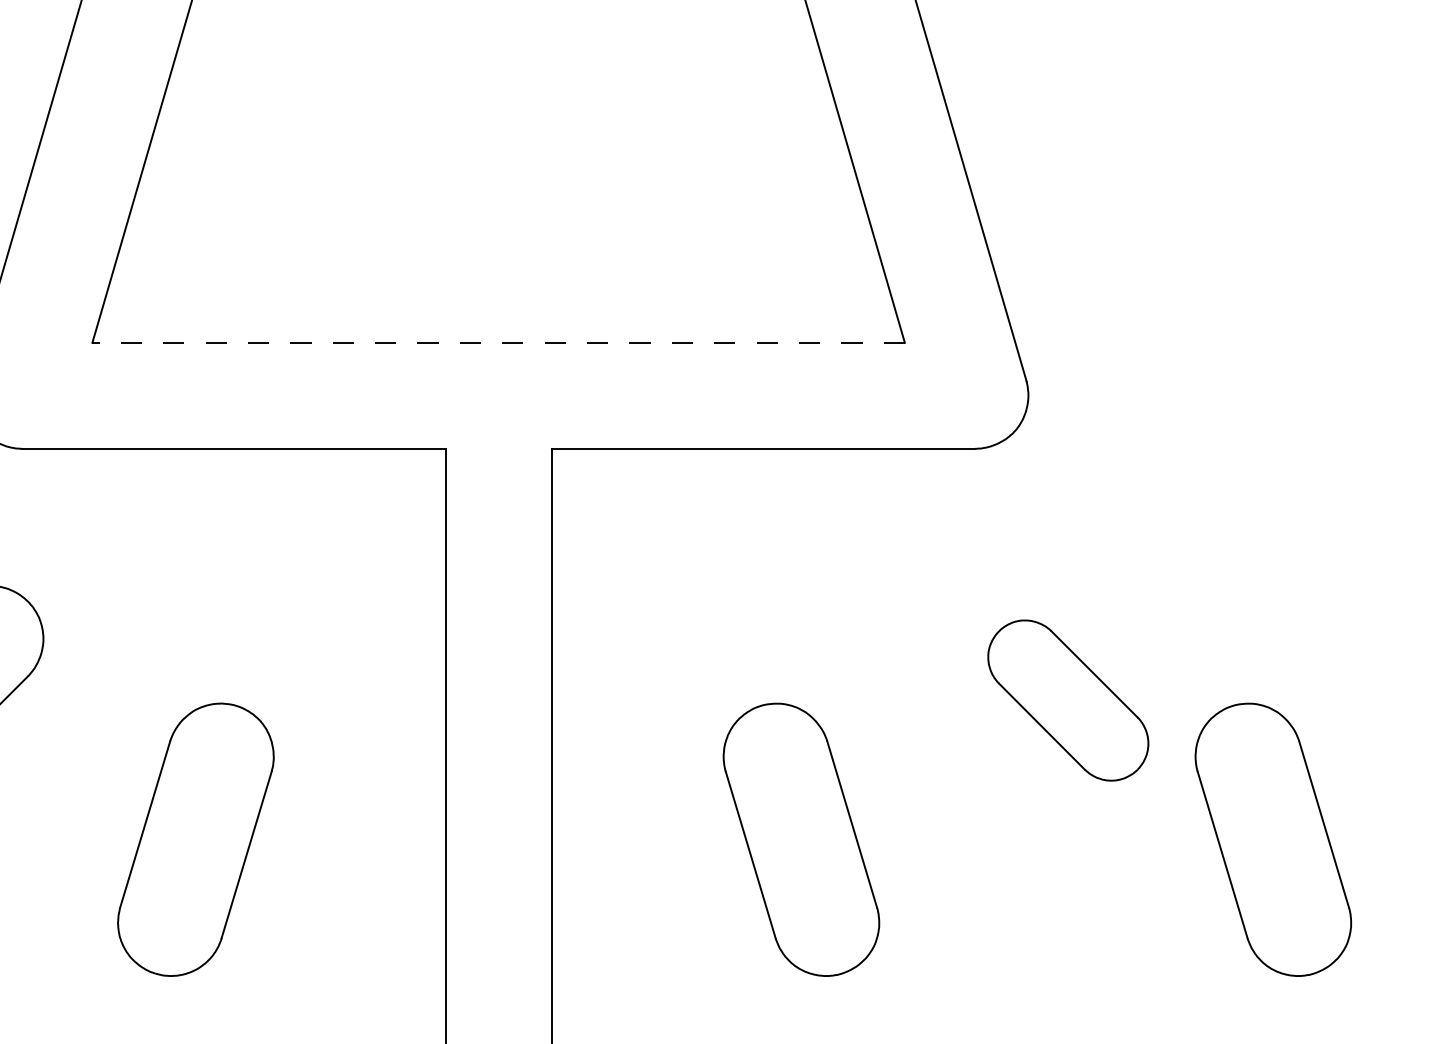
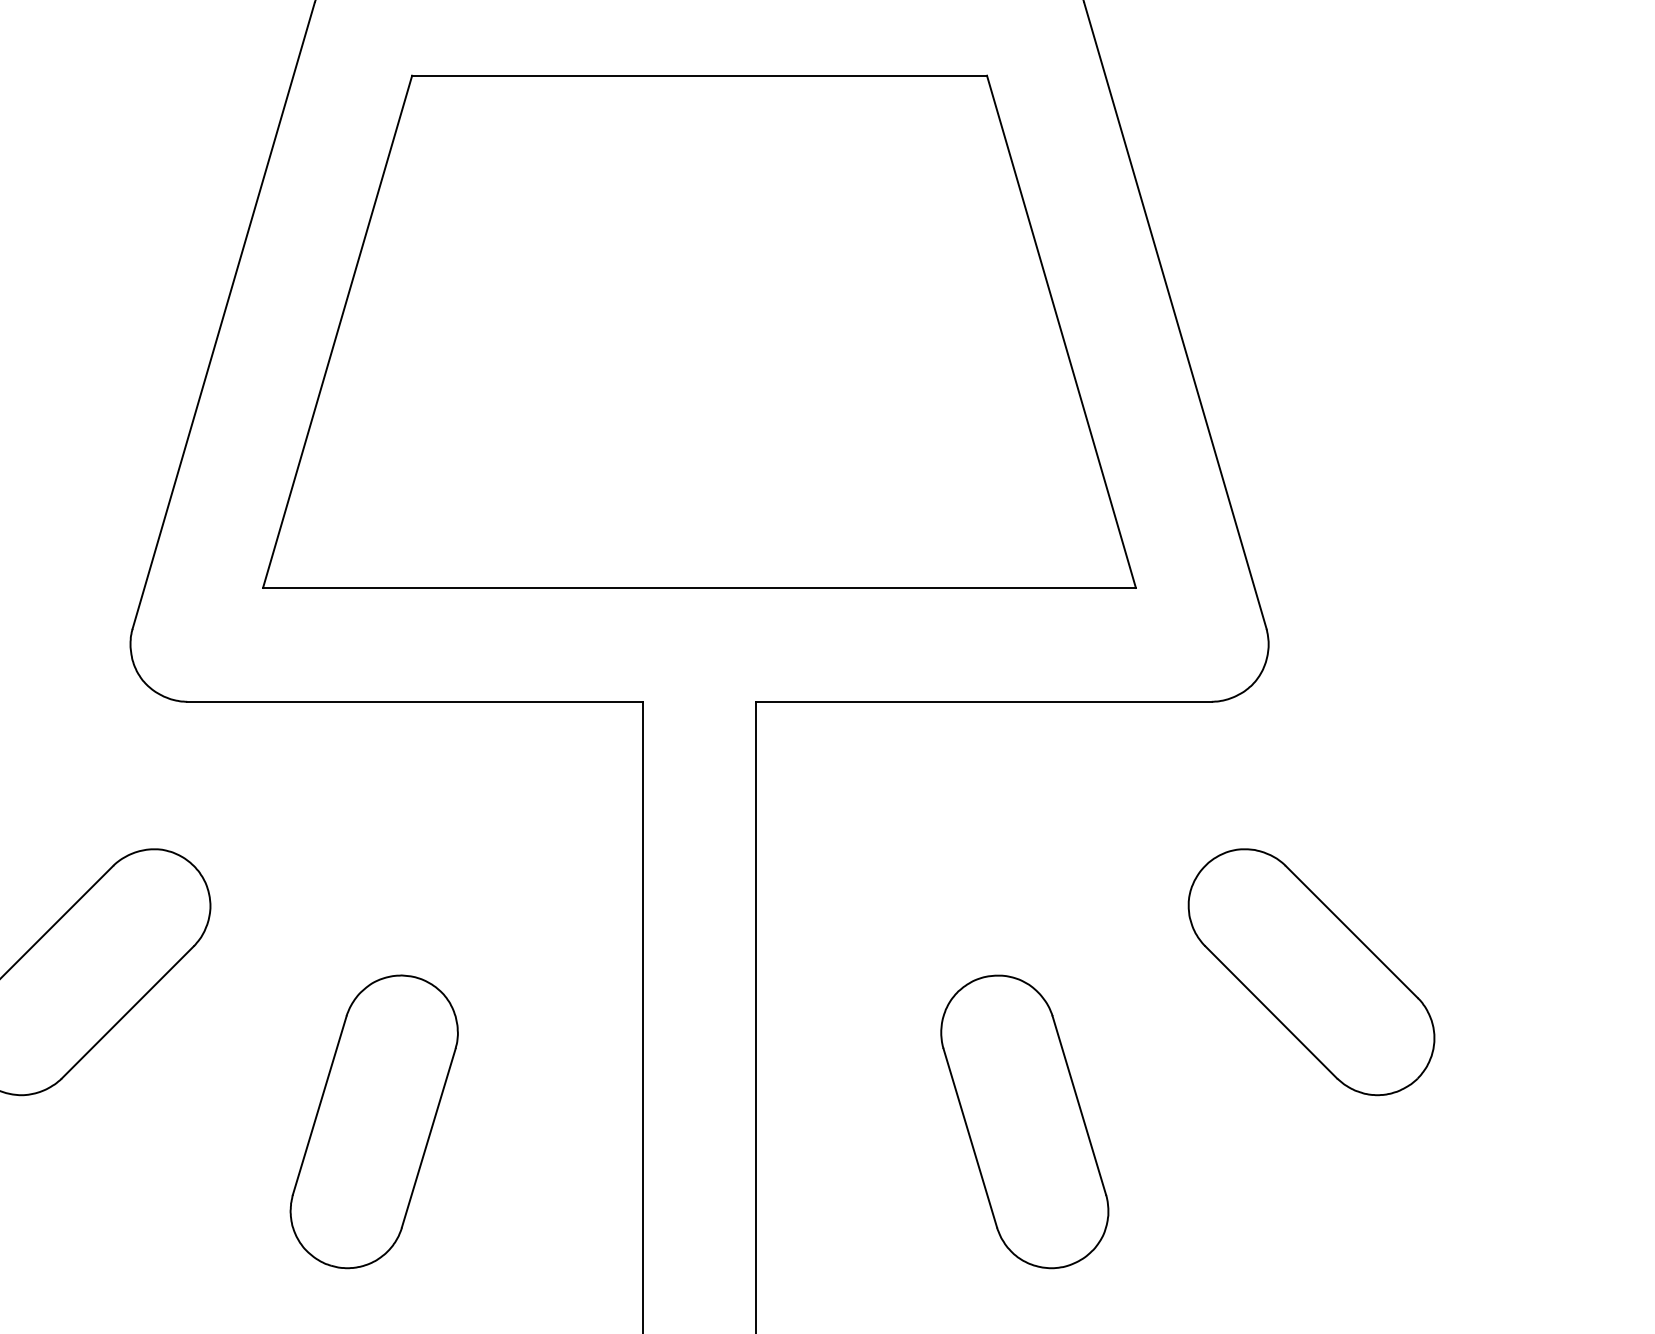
line: (497, 342) -> (698, 587), dashed -> solid
part: (1068, 700) -> (1311, 972), size x1.43
part: (1273, 839) -> (1531, 1121), removed

